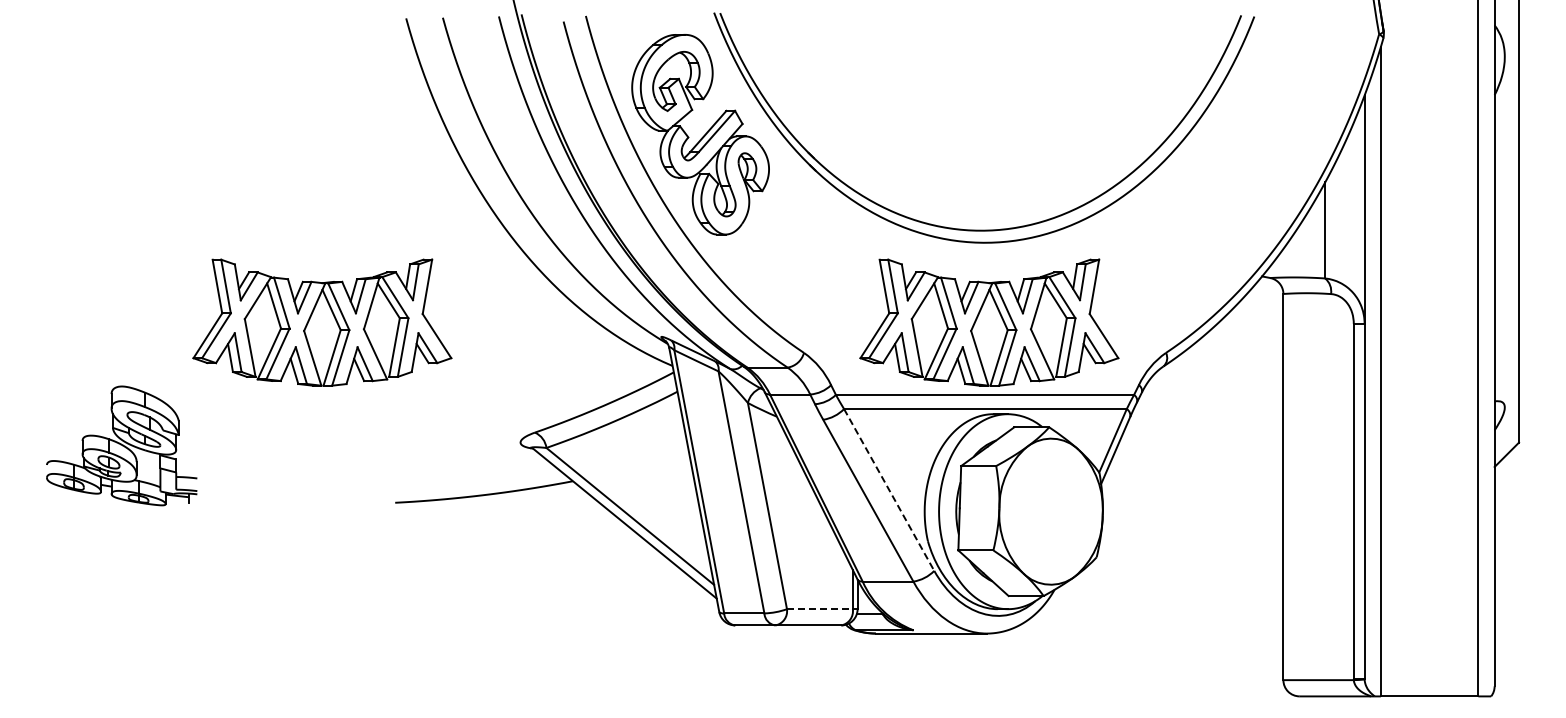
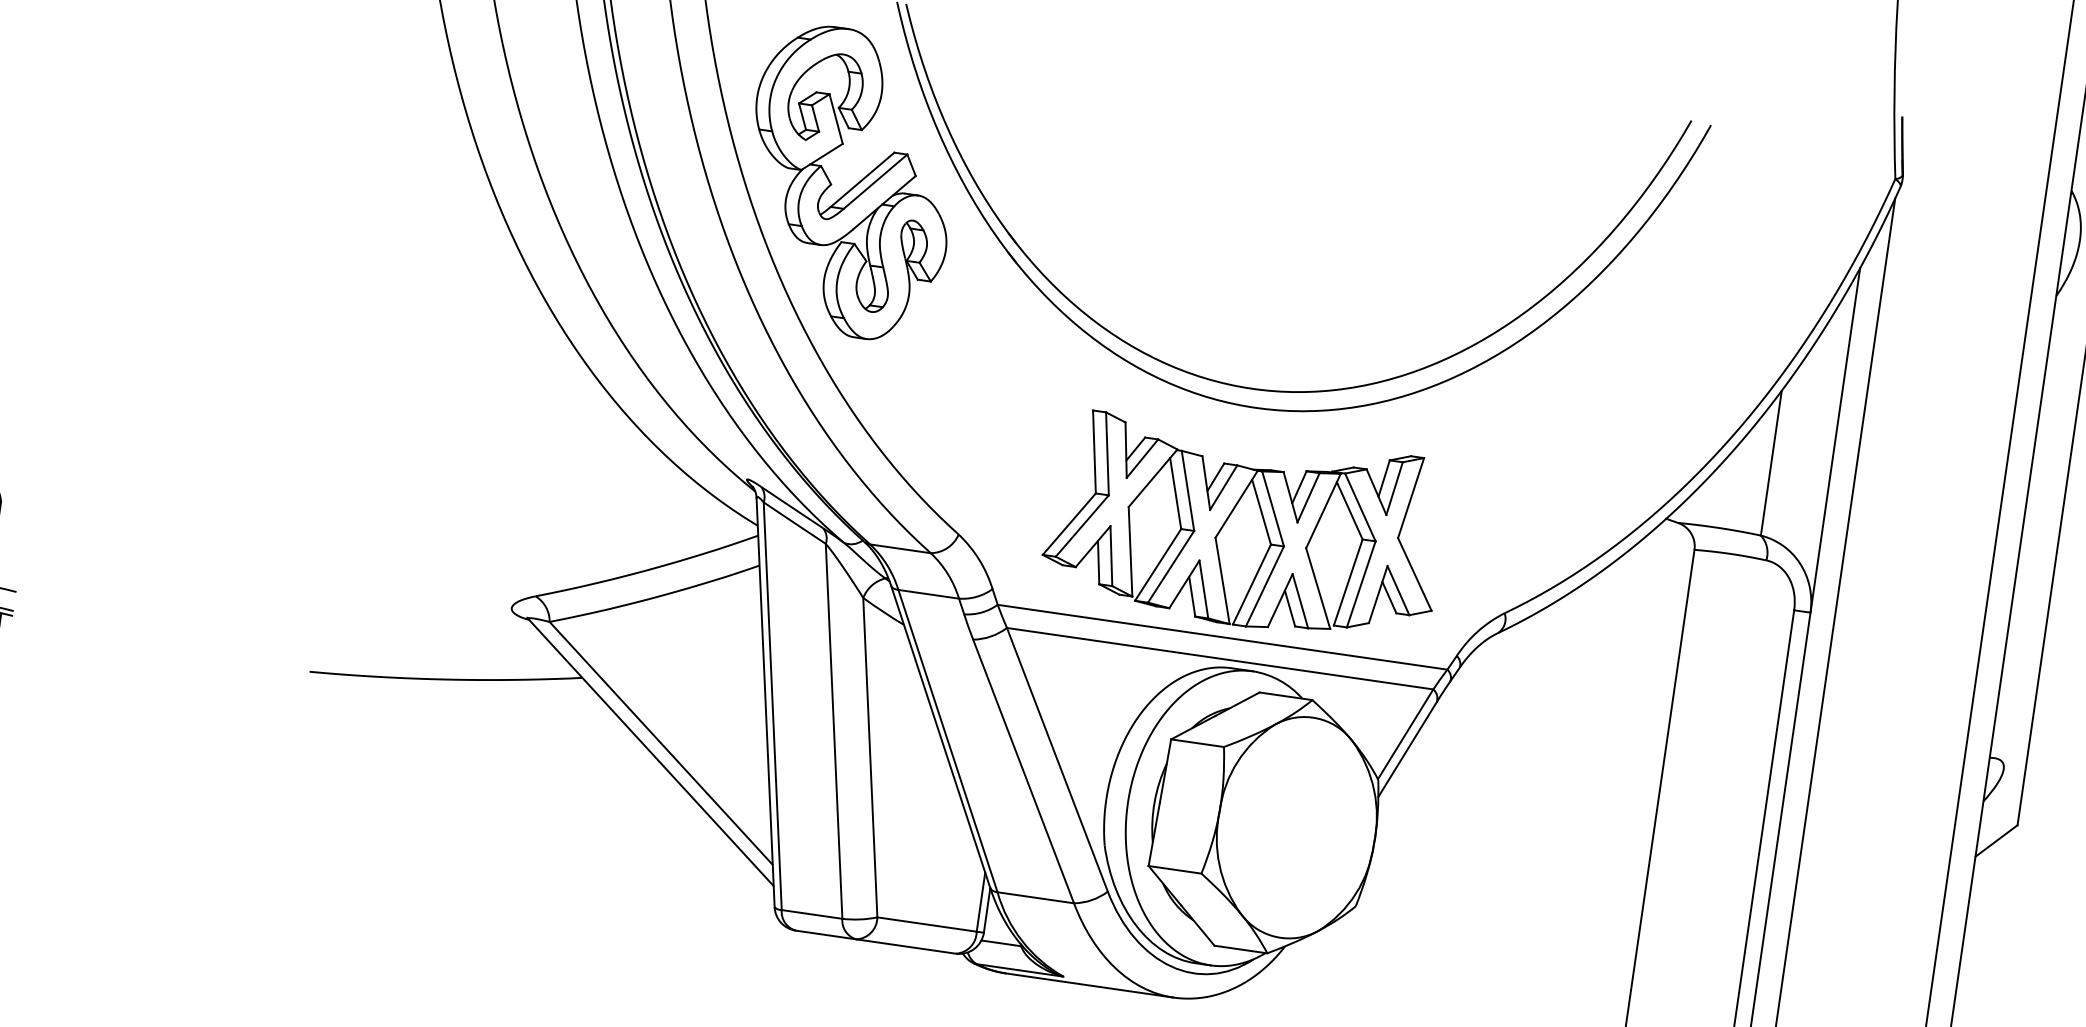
part: (322, 322) -> (239, 384), removed
line: (889, 489) -> (1057, 759), dashed -> solid
line: (819, 609) -> (926, 924), dashed -> solid

